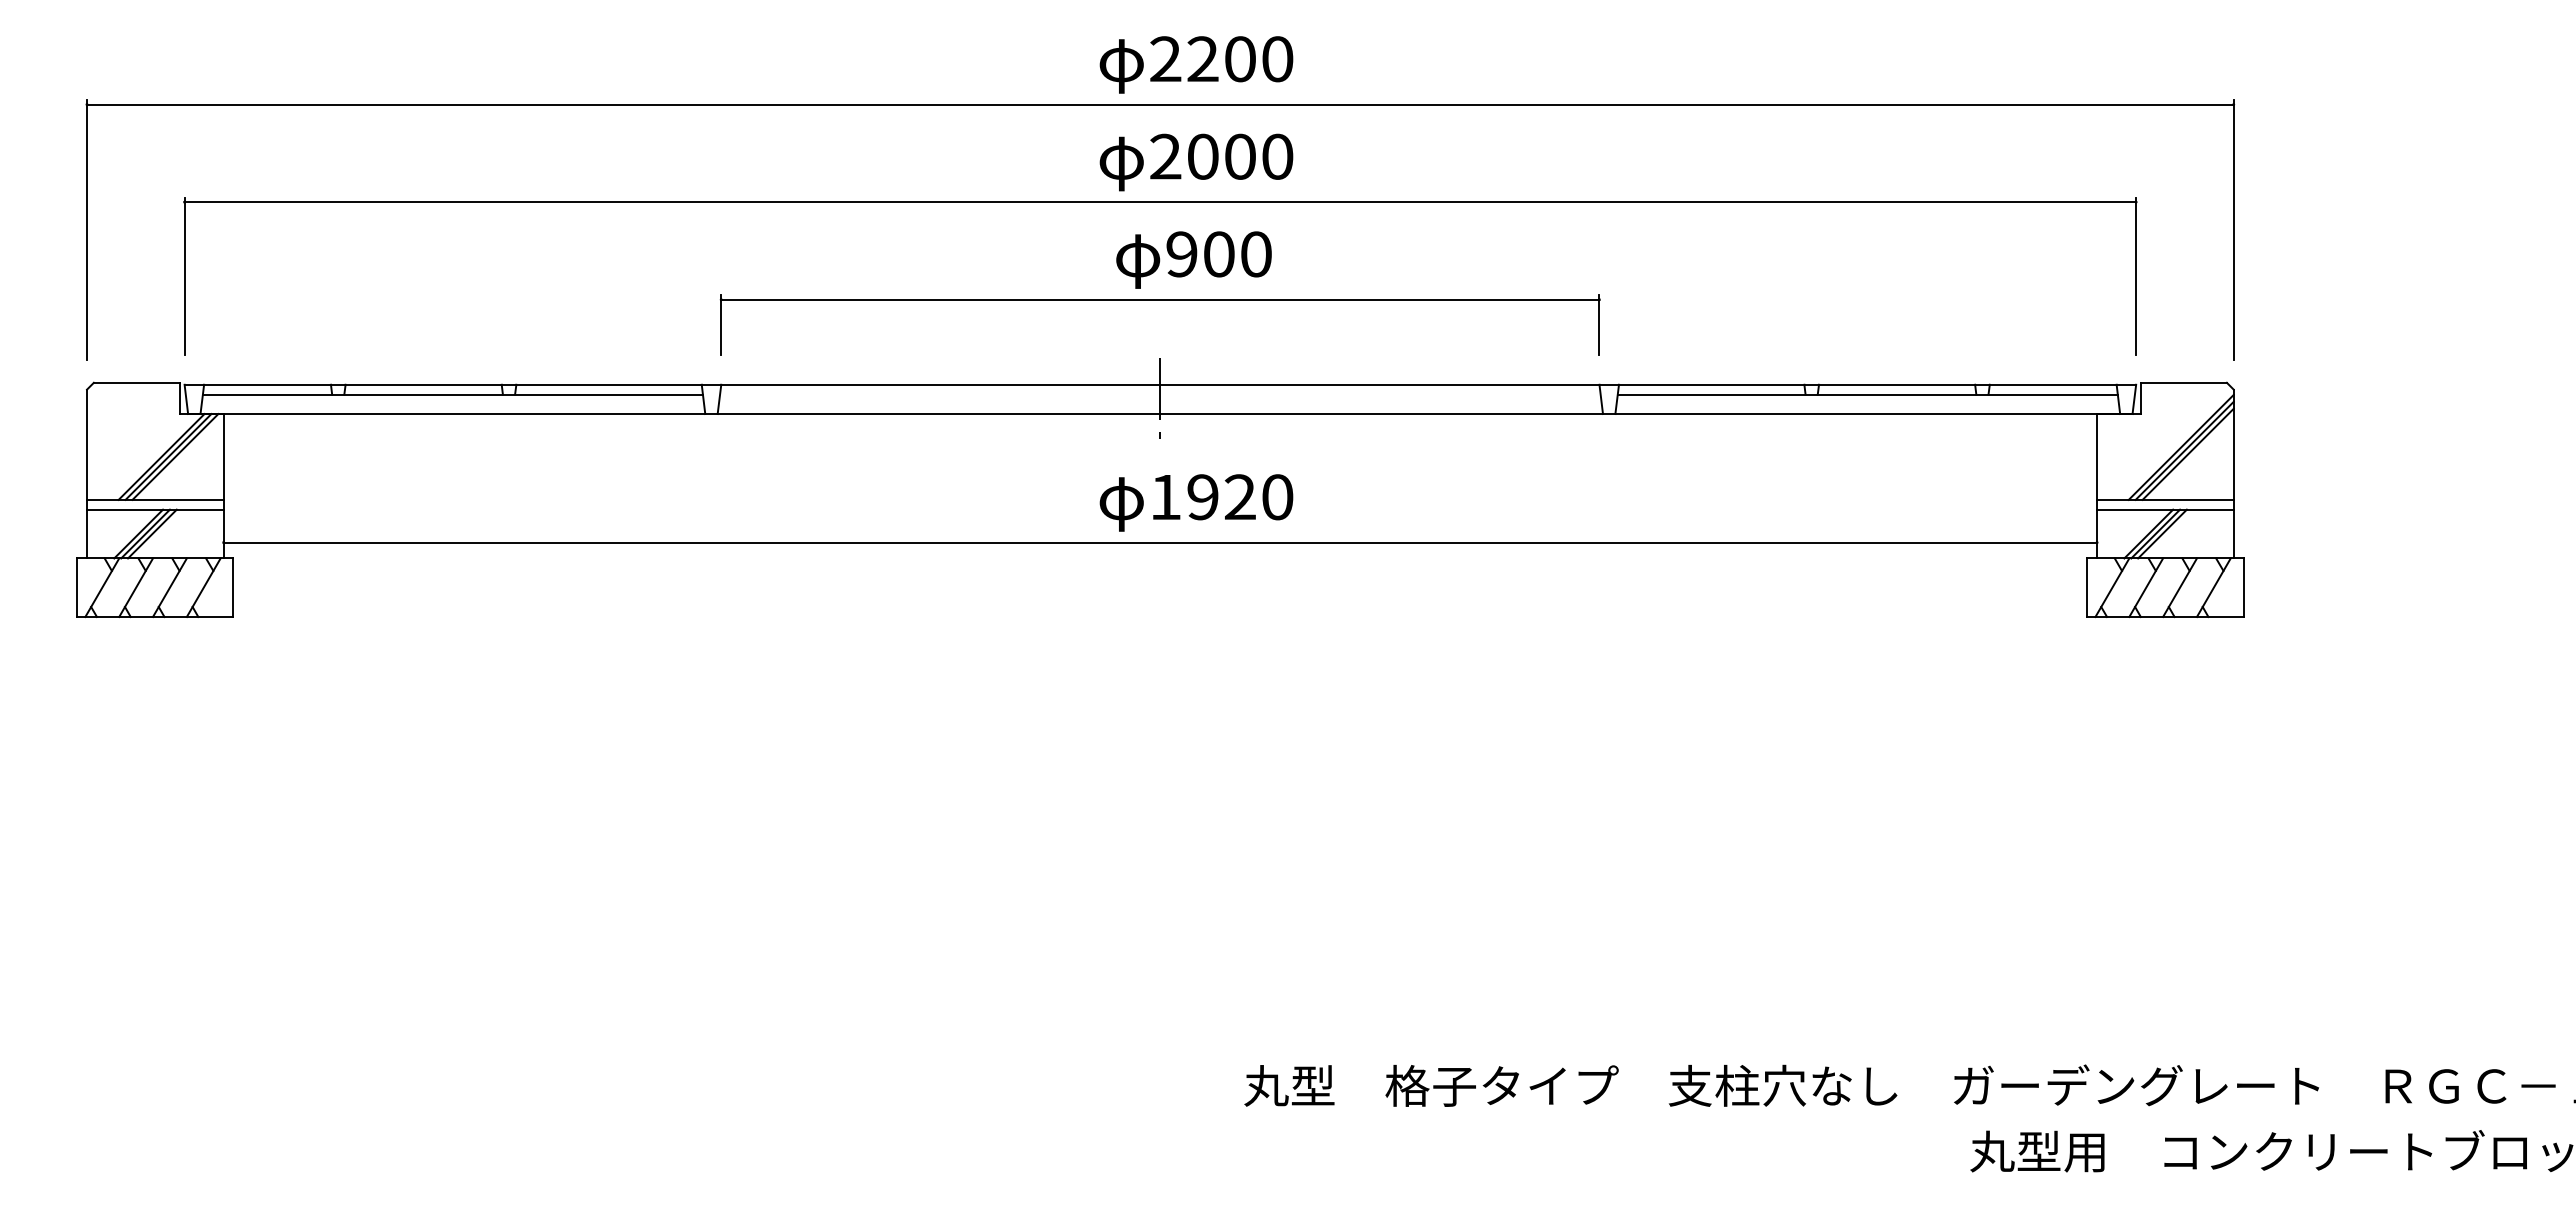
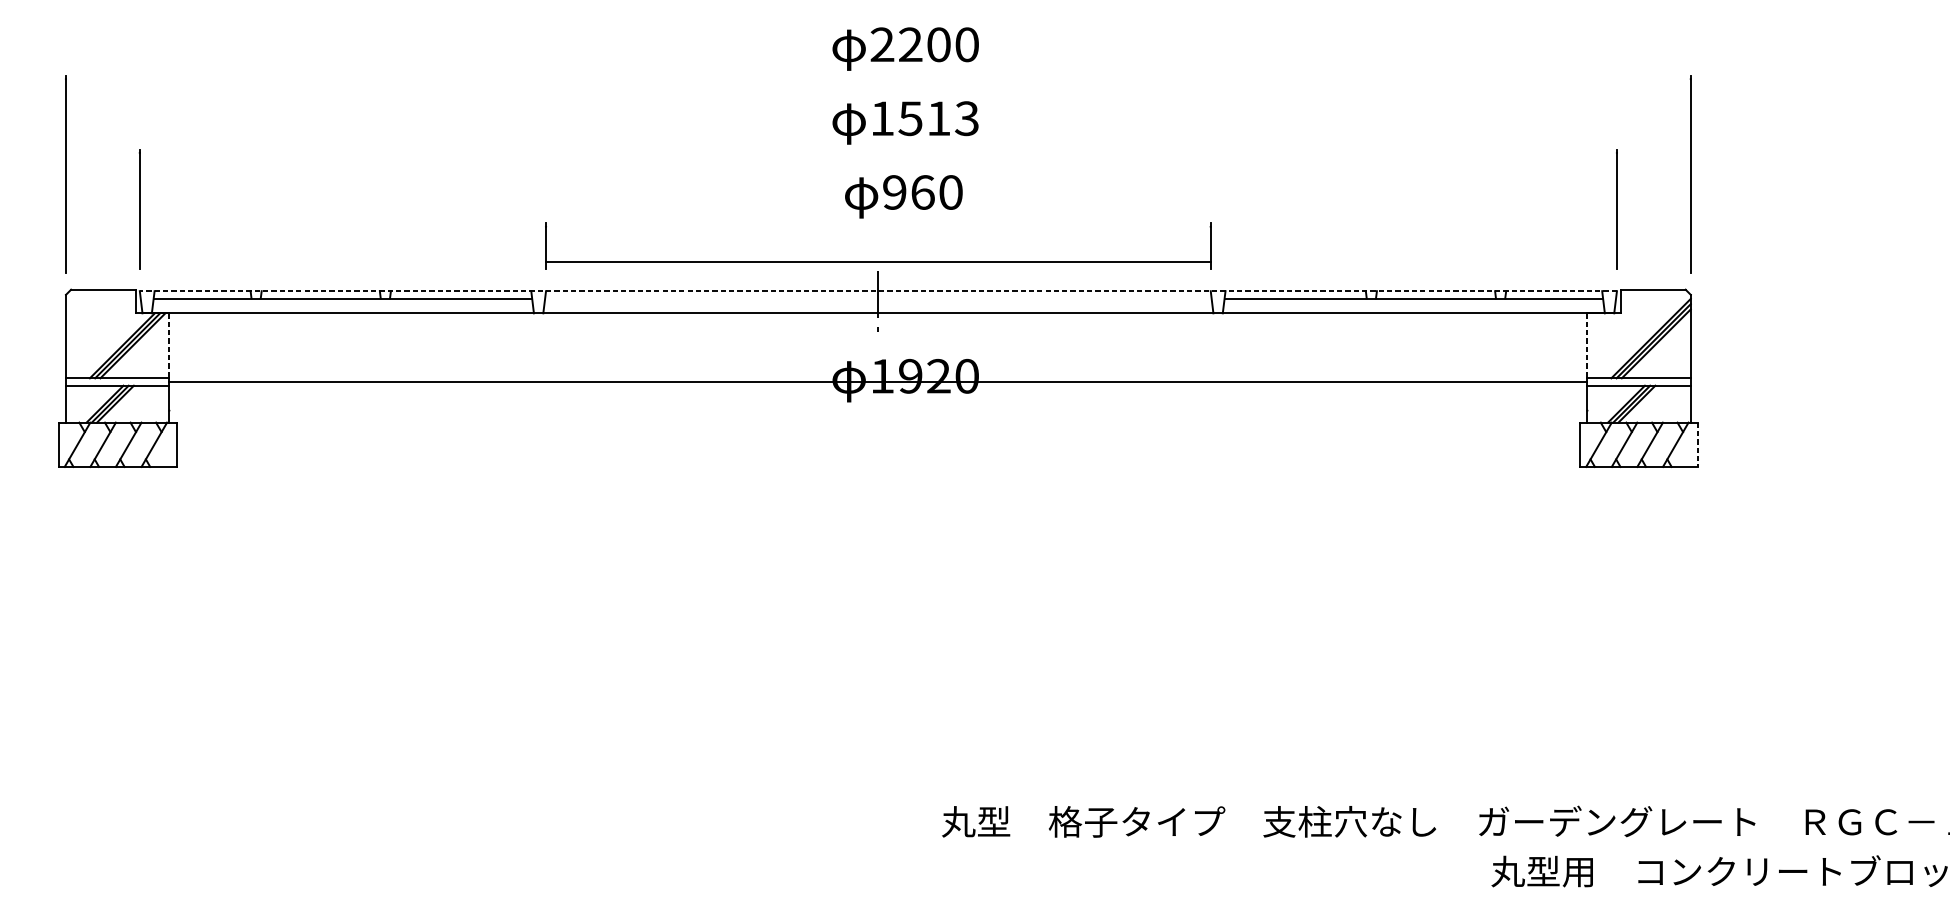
line: (1160, 104) -> (878, 79), removed
text: (1221, 156) -> (924, 118), 2000 -> 1513
line: (1160, 202) -> (878, 153), removed
text: (1219, 254) -> (923, 192), 900 -> 960
line: (1160, 299) -> (878, 261), moved
line: (1160, 384) -> (878, 290), solid -> dashed
line: (223, 456) -> (169, 345), solid -> dashed
line: (2097, 456) -> (1587, 345), solid -> dashed
line: (1160, 542) -> (878, 381), moved
line: (2243, 588) -> (1698, 445), solid -> dashed

